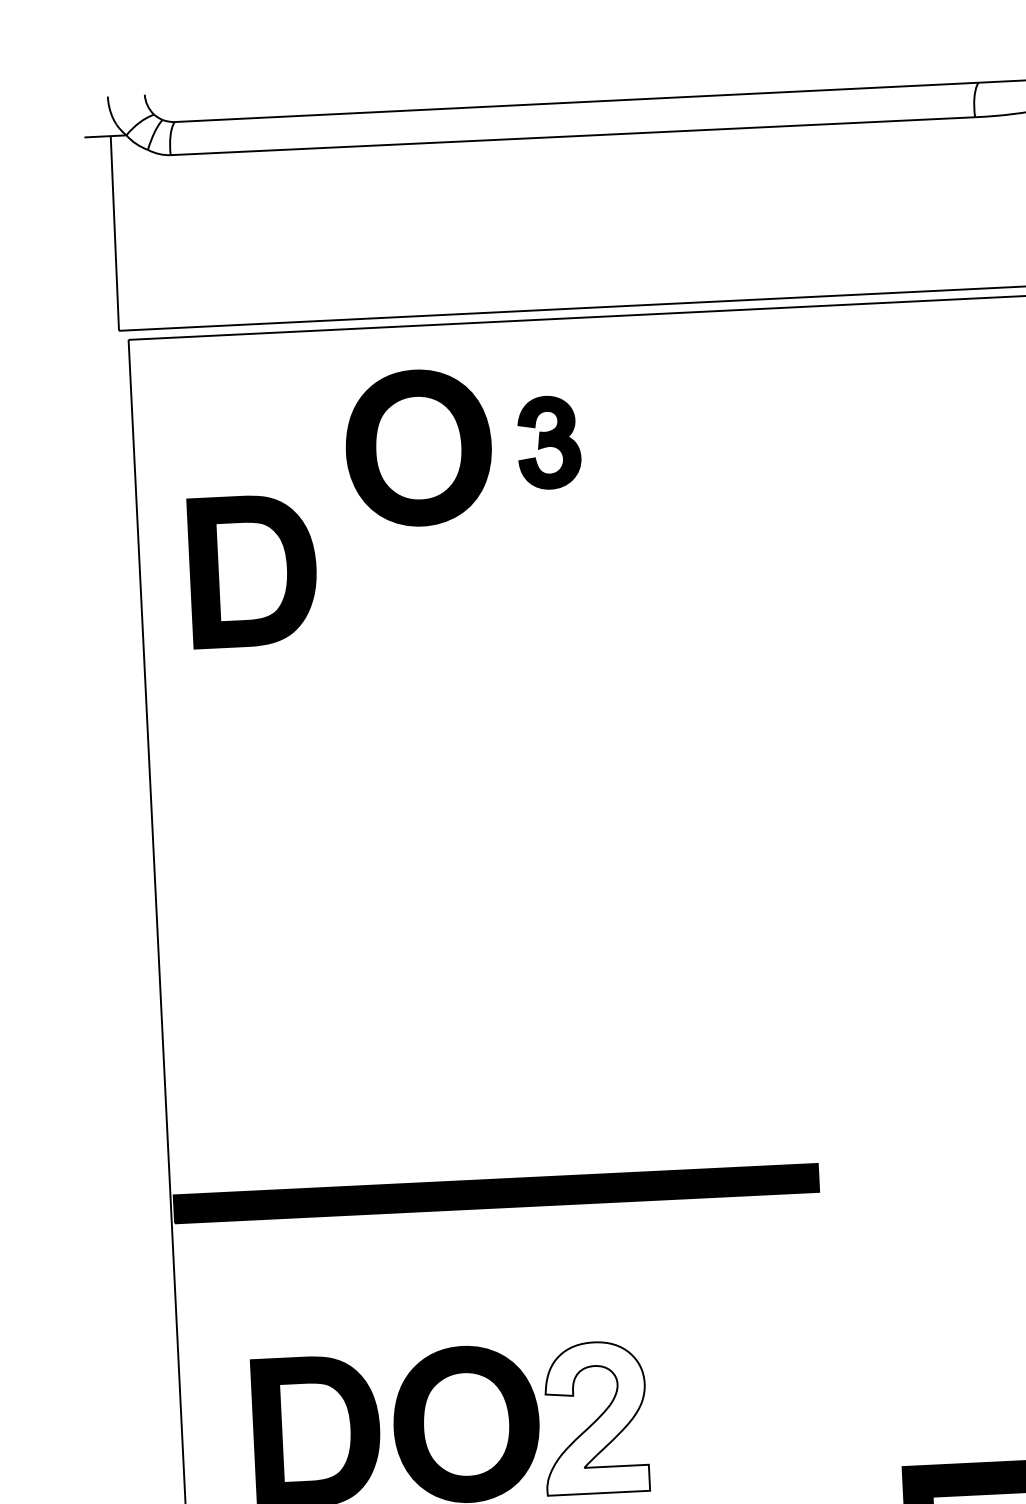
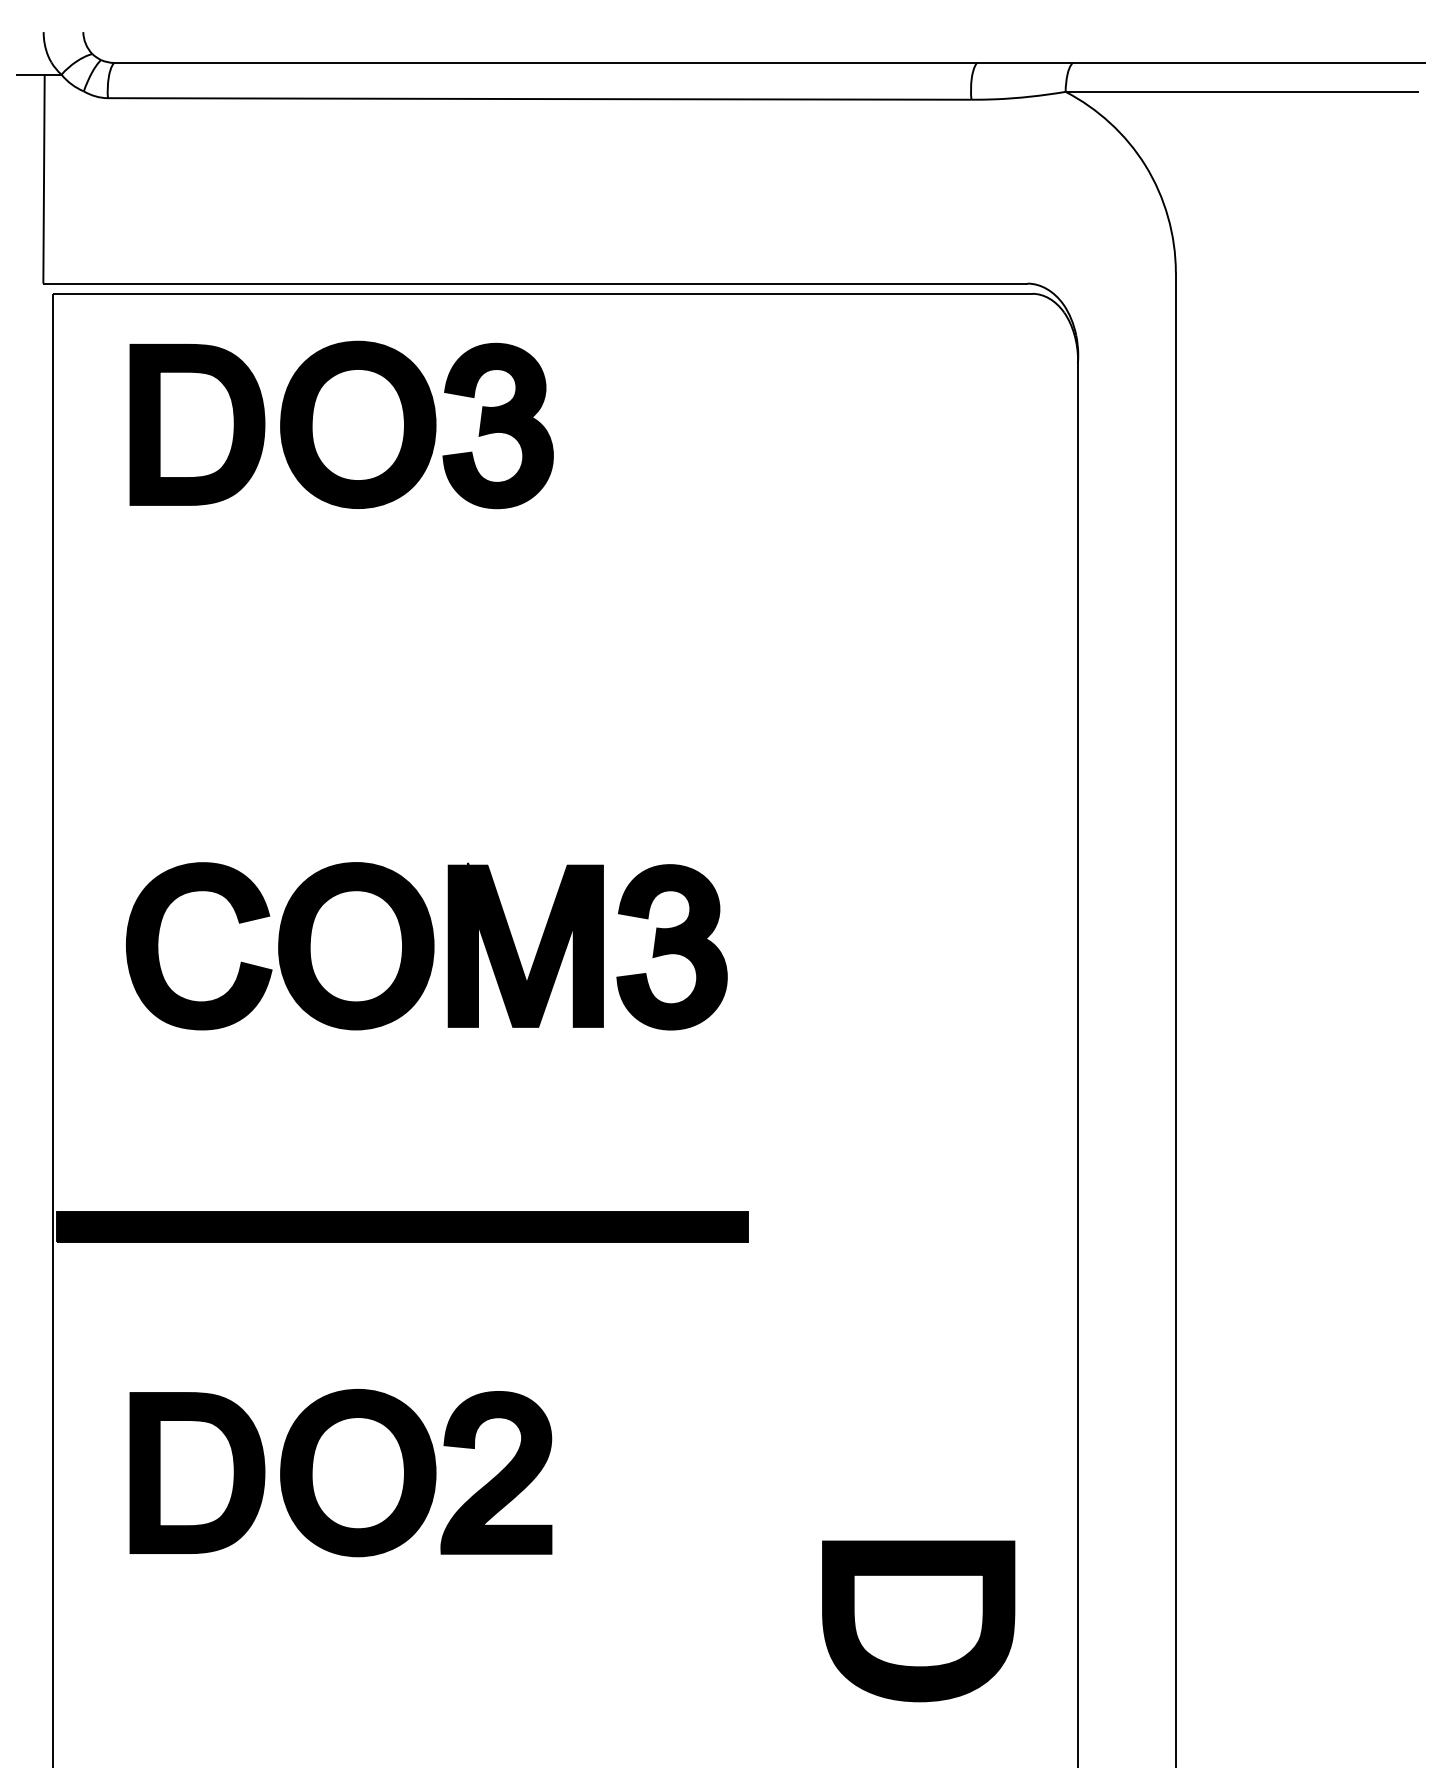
part: (548, 442) -> (497, 425), size x1.67
part: (253, 570) -> (197, 424), moved
part: (506, 930) -> (426, 946), added
fill: (595, 1417) -> (496, 1472), added

